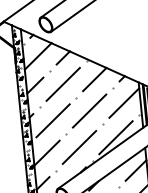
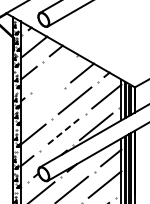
line: (62, 84) -> (53, 74), removed
line: (52, 120) -> (41, 105), removed
line: (79, 147) -> (62, 132), solid -> dashed

